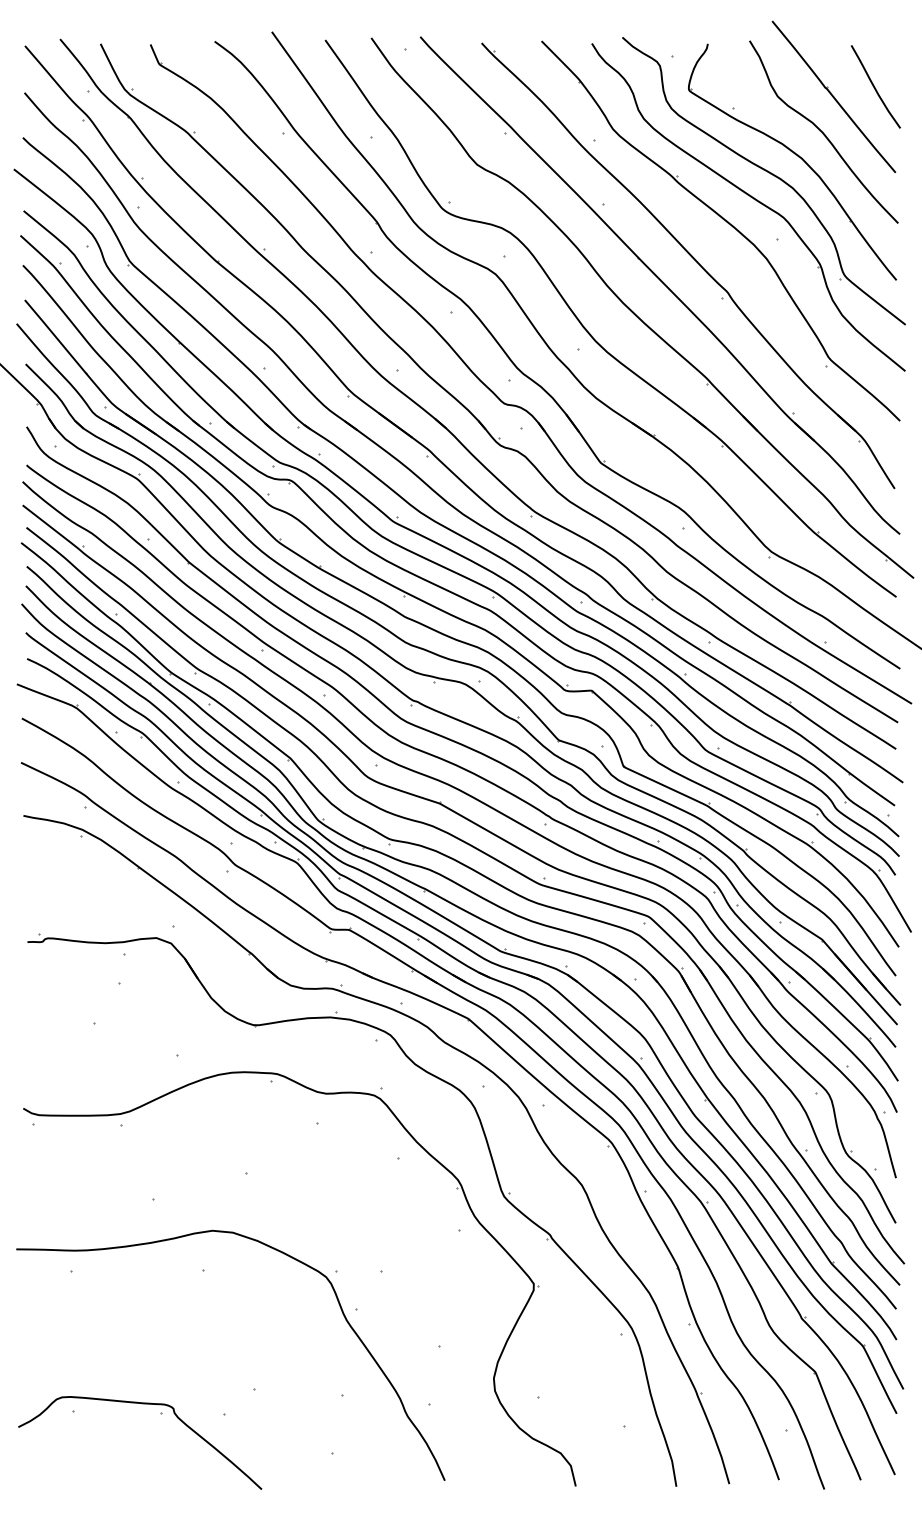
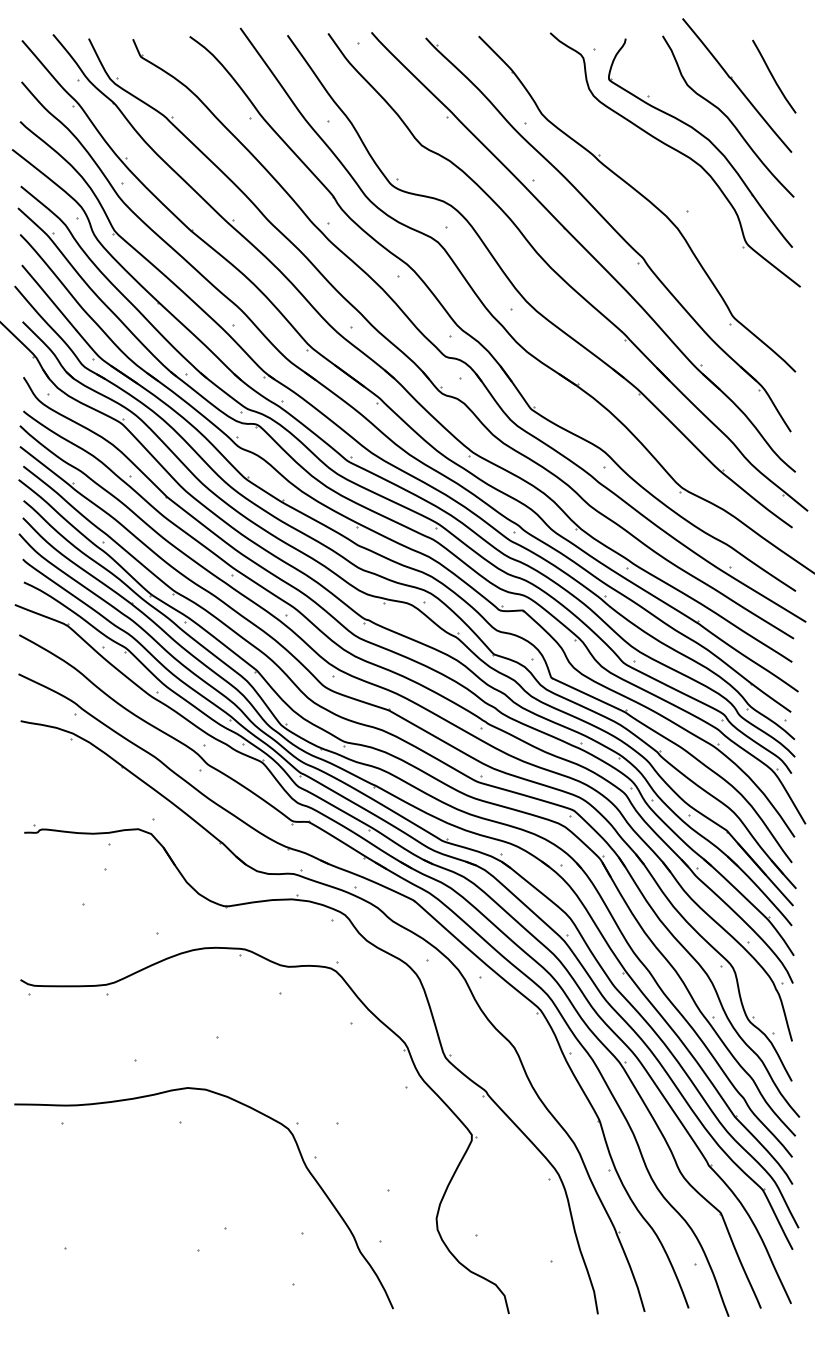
part: (753, 199) -> (666, 176), removed
part: (161, 1414) -> (142, 1250), removed

